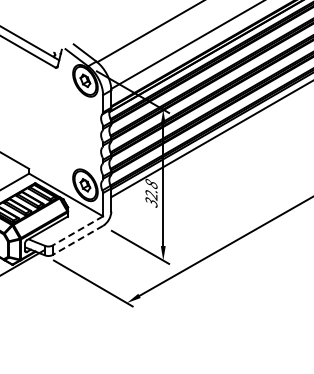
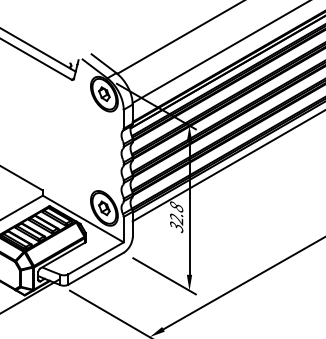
line: (77, 231) -> (95, 258), dashed -> solid
line: (77, 240) -> (95, 268), dashed -> solid

